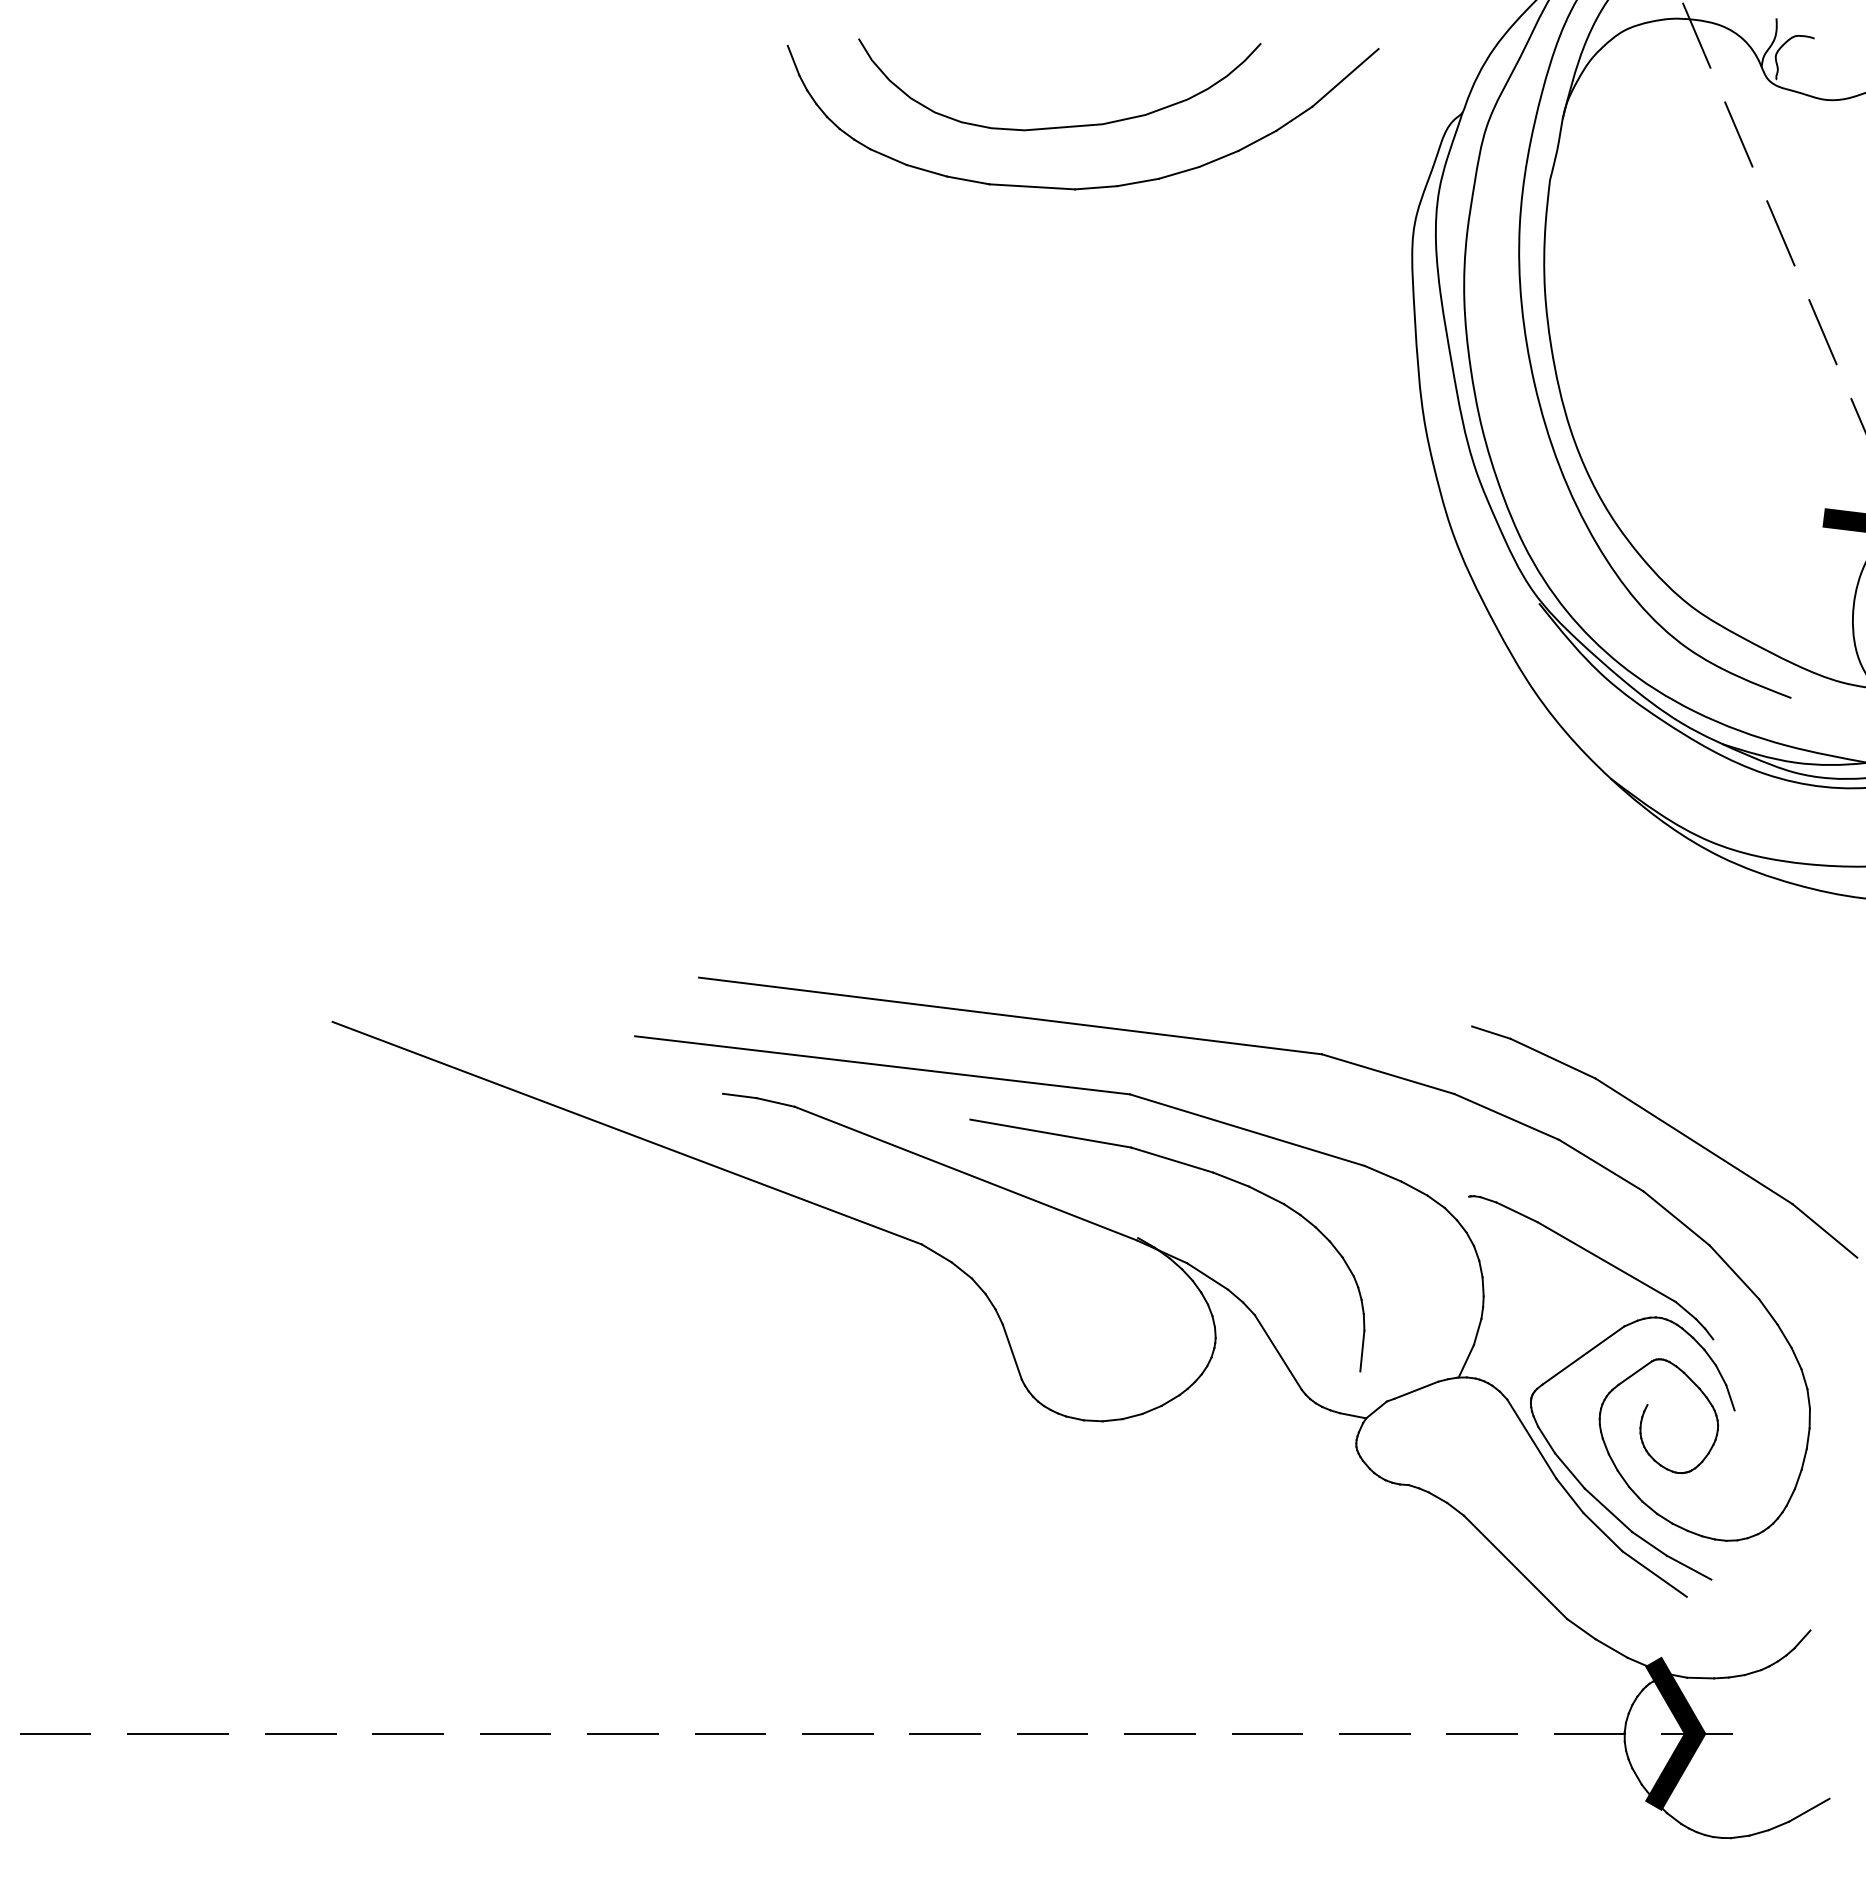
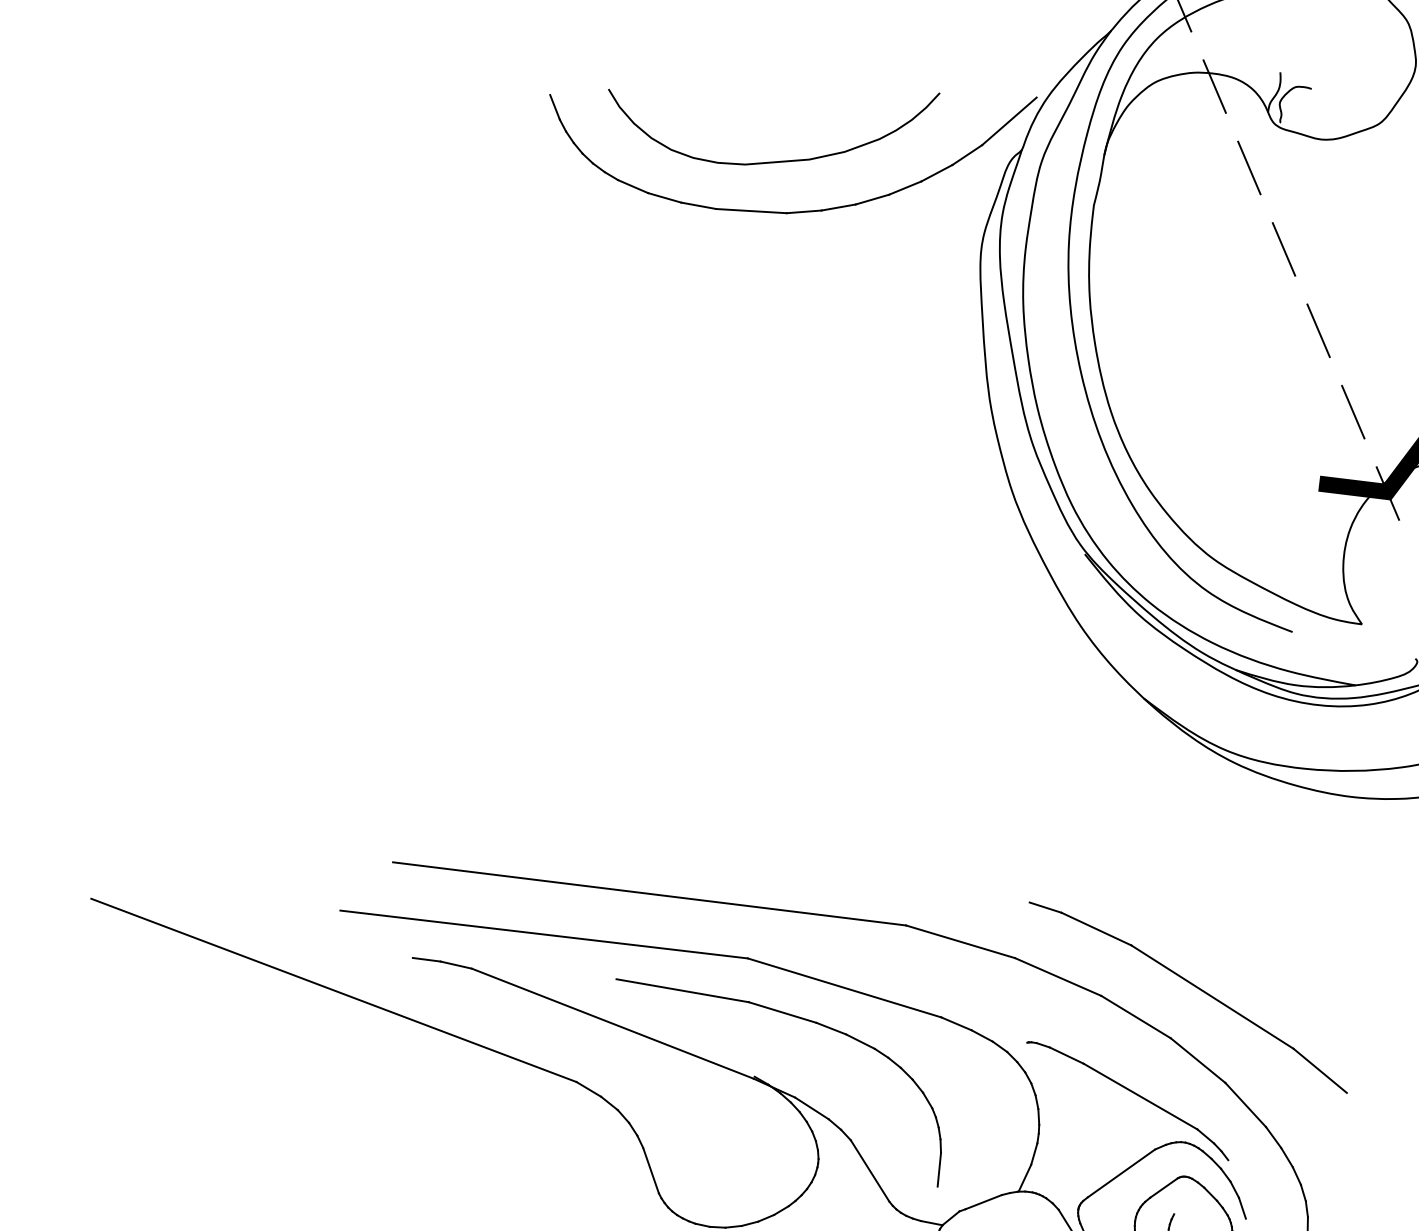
part: (1082, 124) -> (792, 159), moved

